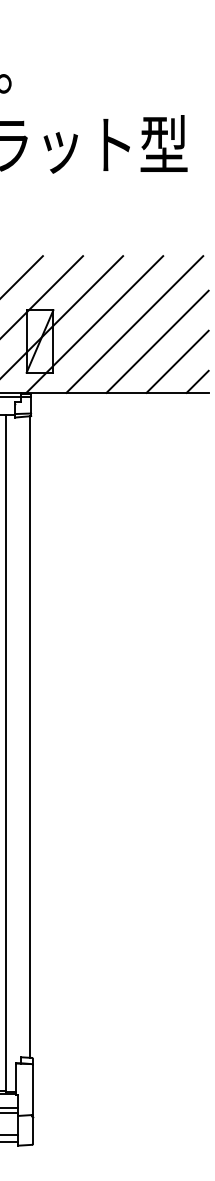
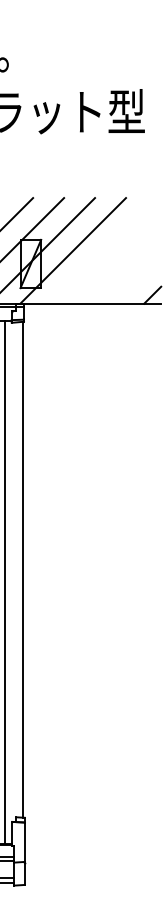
line: (134, 323) -> (103, 250), removed
line: (157, 340) -> (121, 263), removed
line: (178, 361) -> (137, 279), removed

